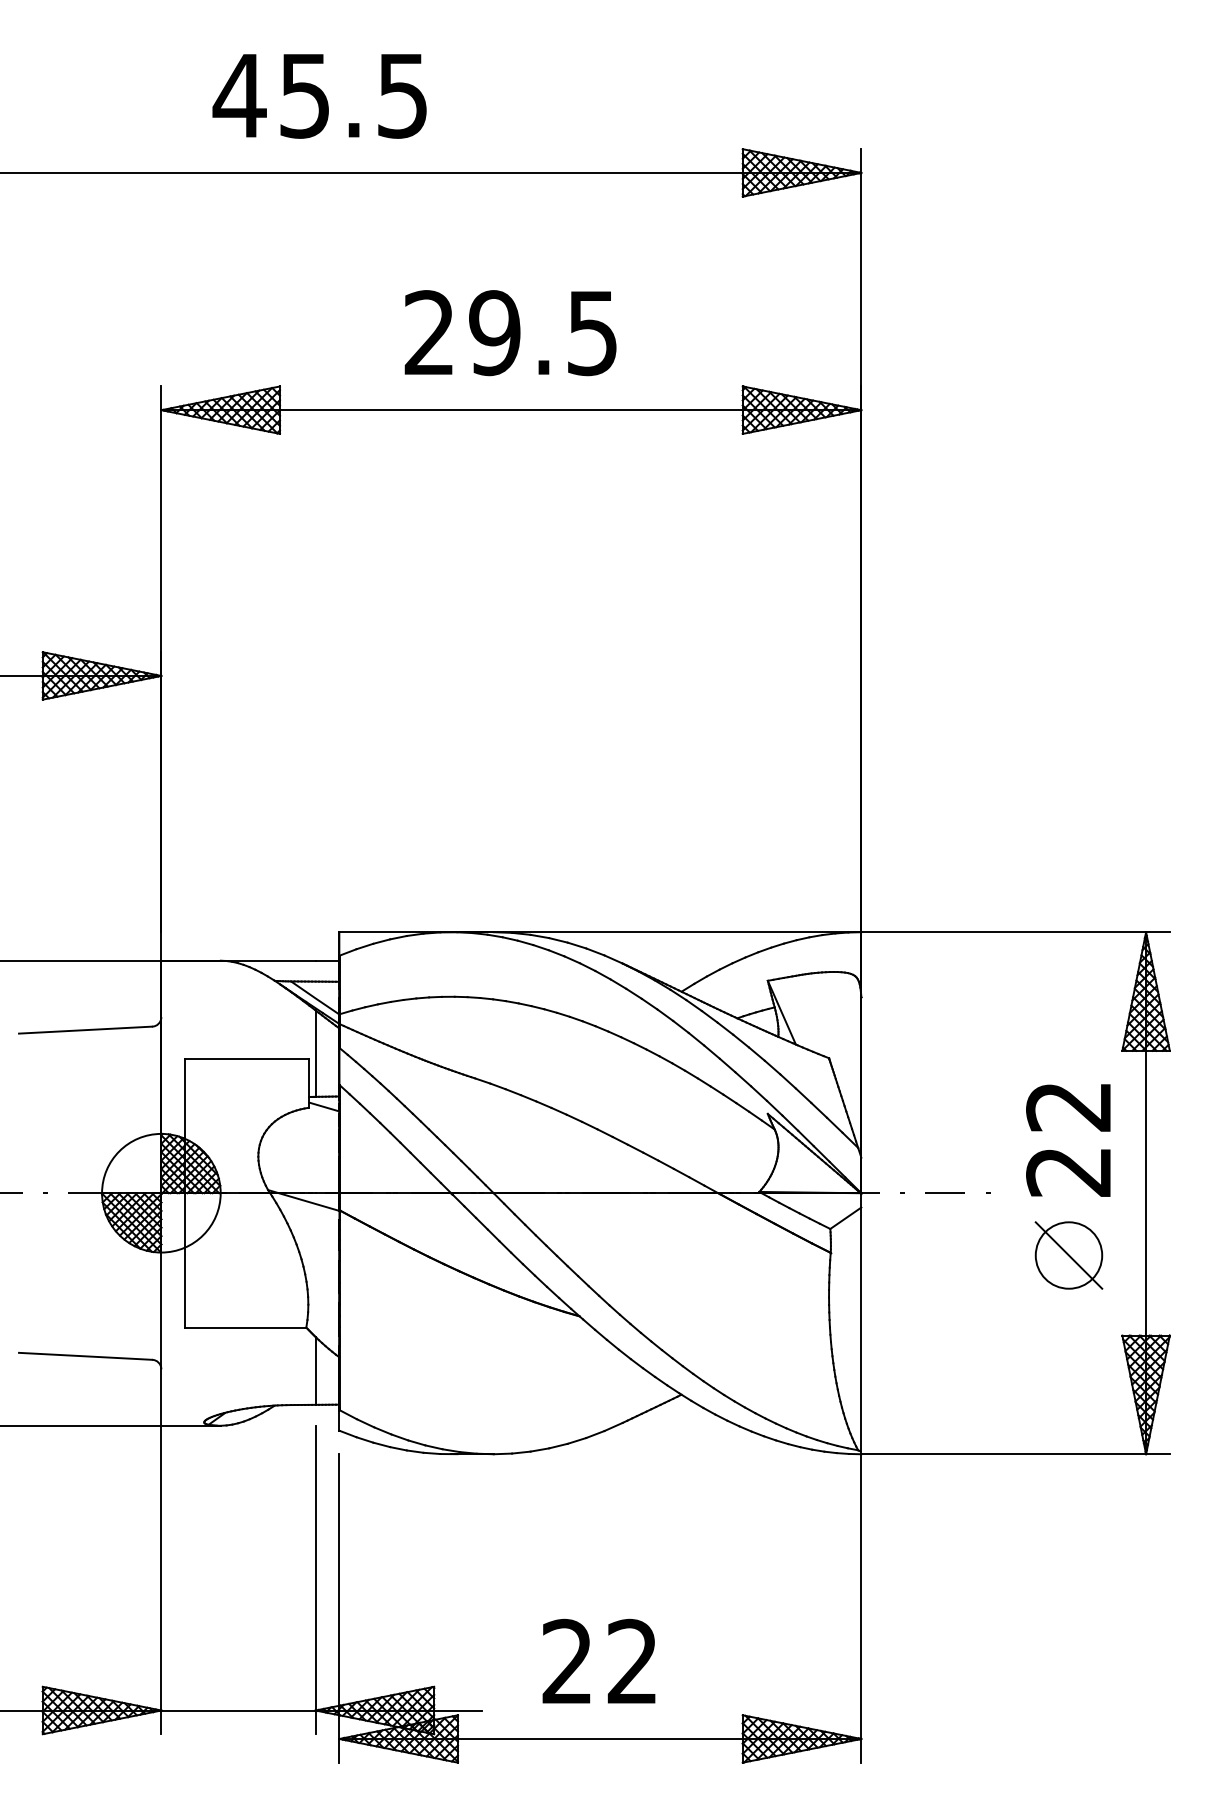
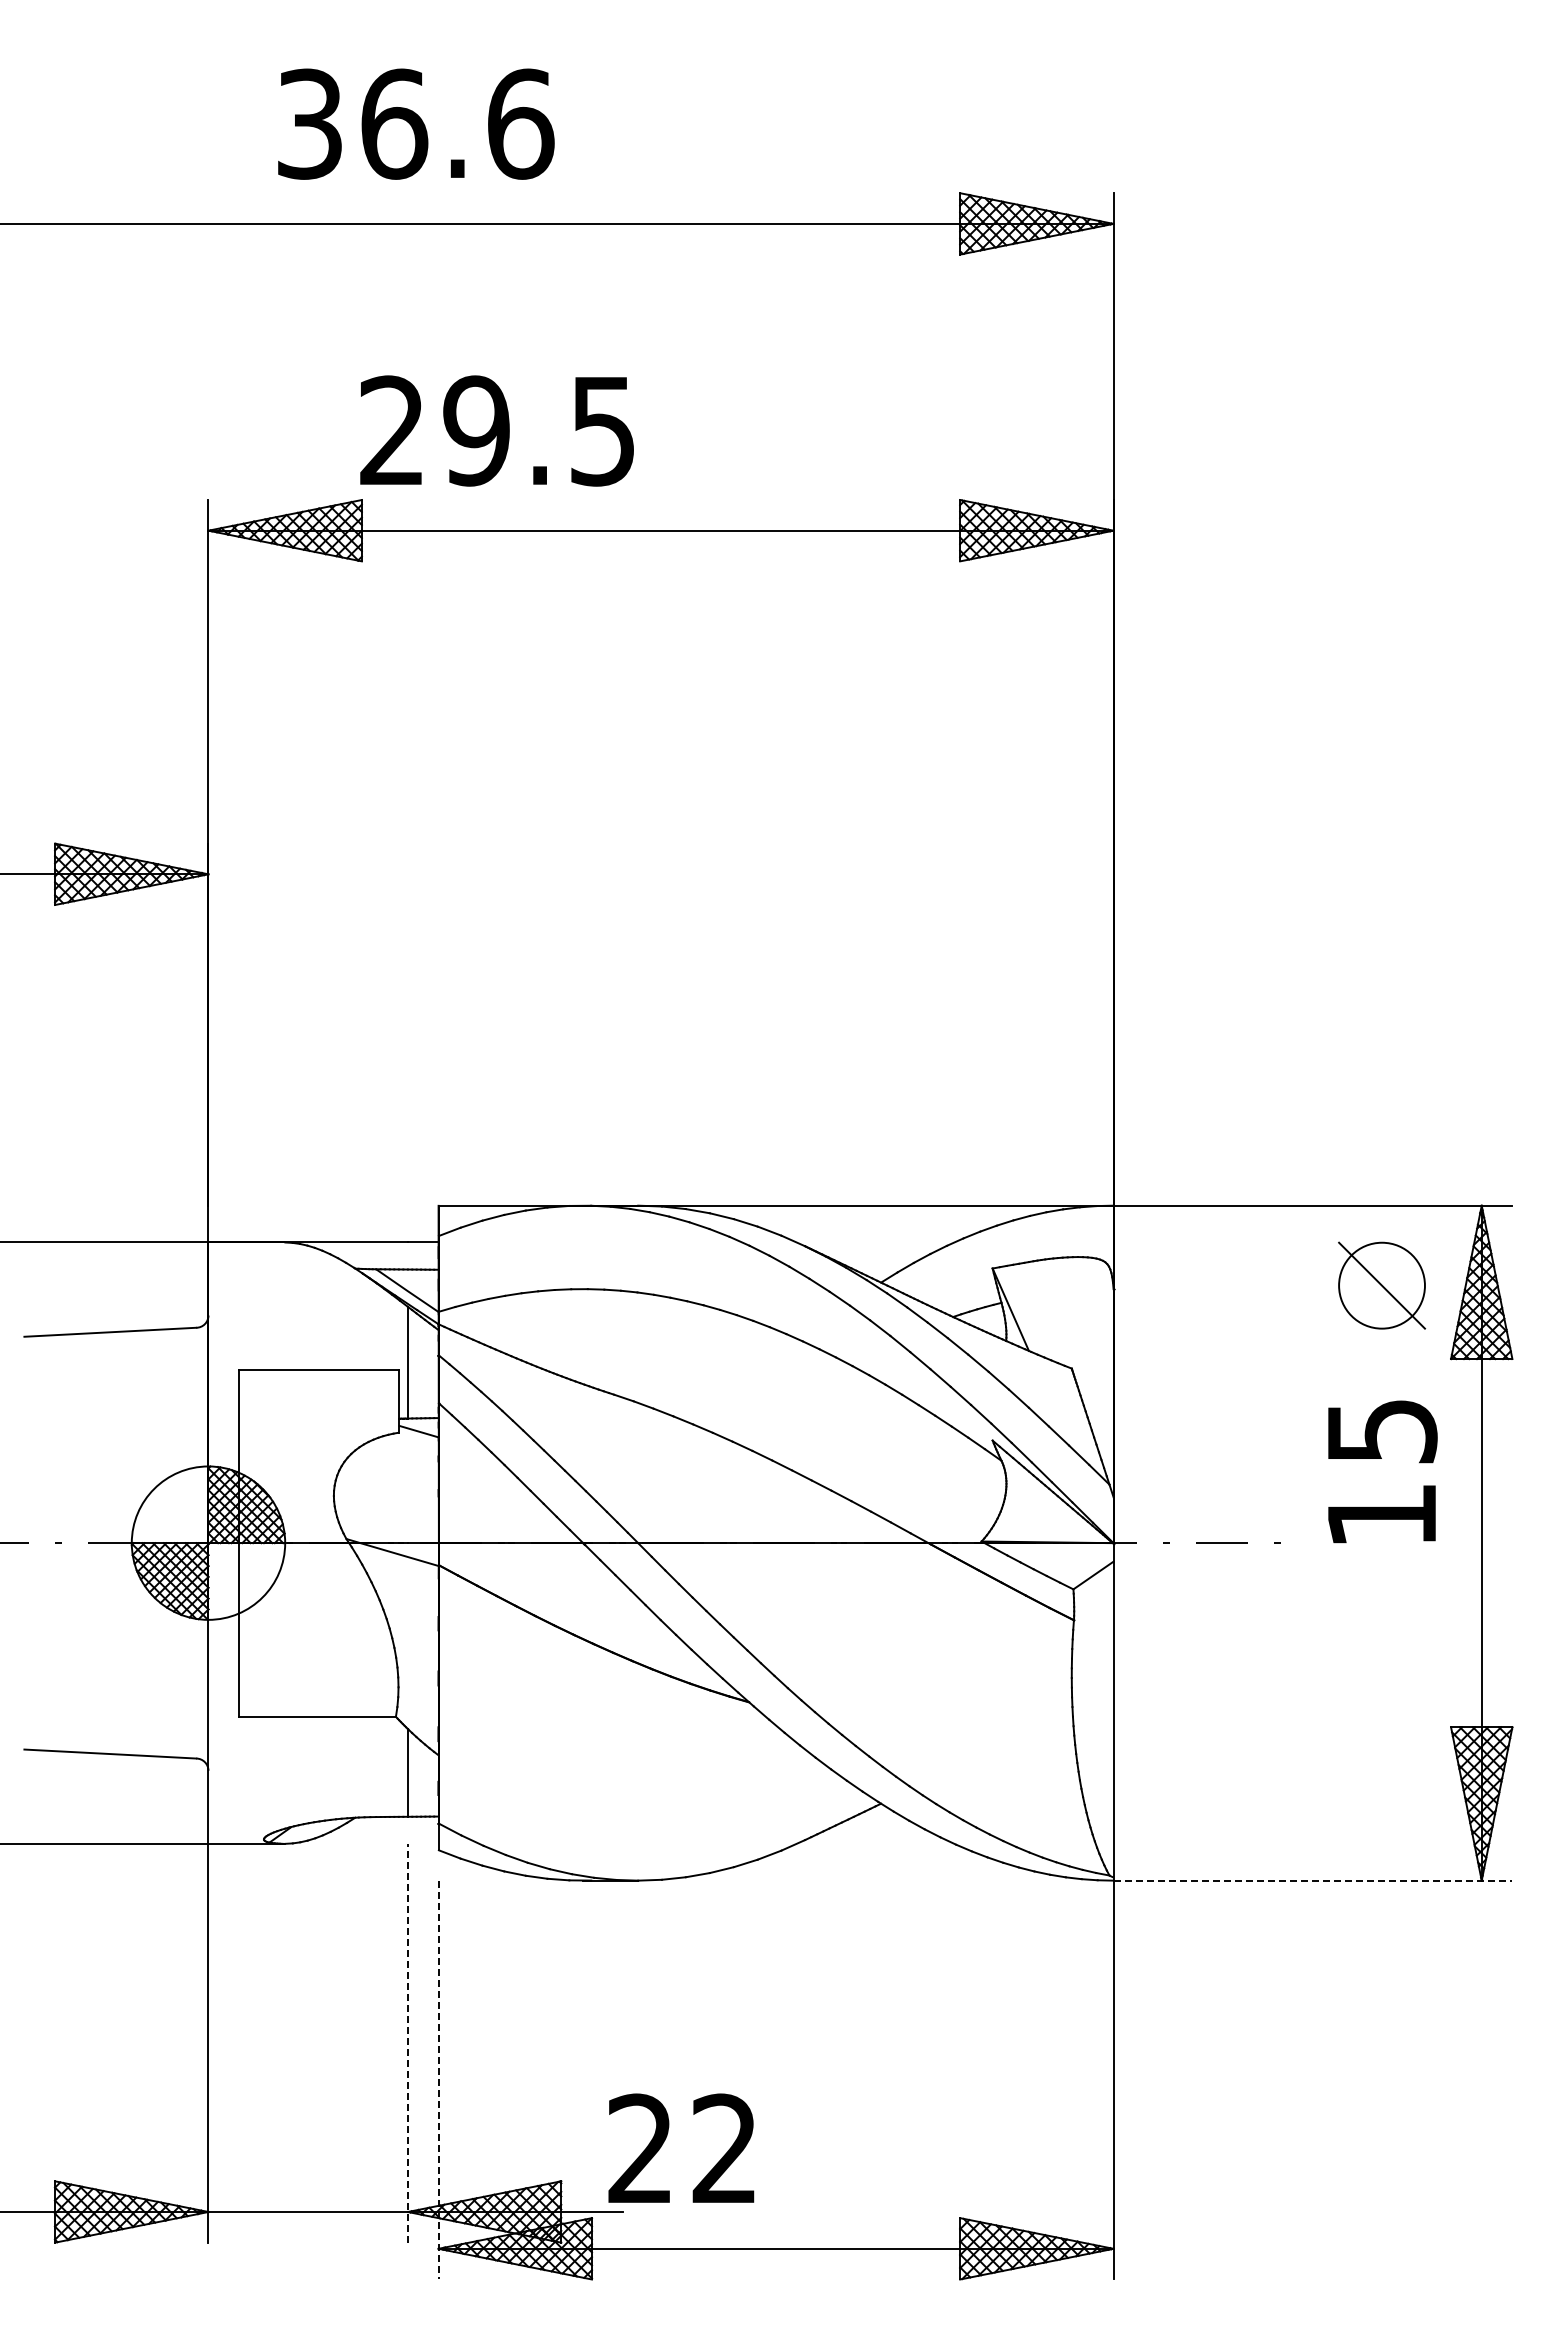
text: (320, 95) -> (414, 123), 45.5 -> 36.6
text: (510, 332) -> (496, 430), moved
text: (1068, 1139) -> (1381, 1473), 22 -> 15
part: (1069, 1255) -> (1382, 1285), moved
line: (1015, 1454) -> (1313, 1880), solid -> dashed
line: (315, 1579) -> (407, 2042), solid -> dashed
line: (339, 1608) -> (438, 2080), solid -> dashed
text: (599, 1660) -> (681, 2147), moved

